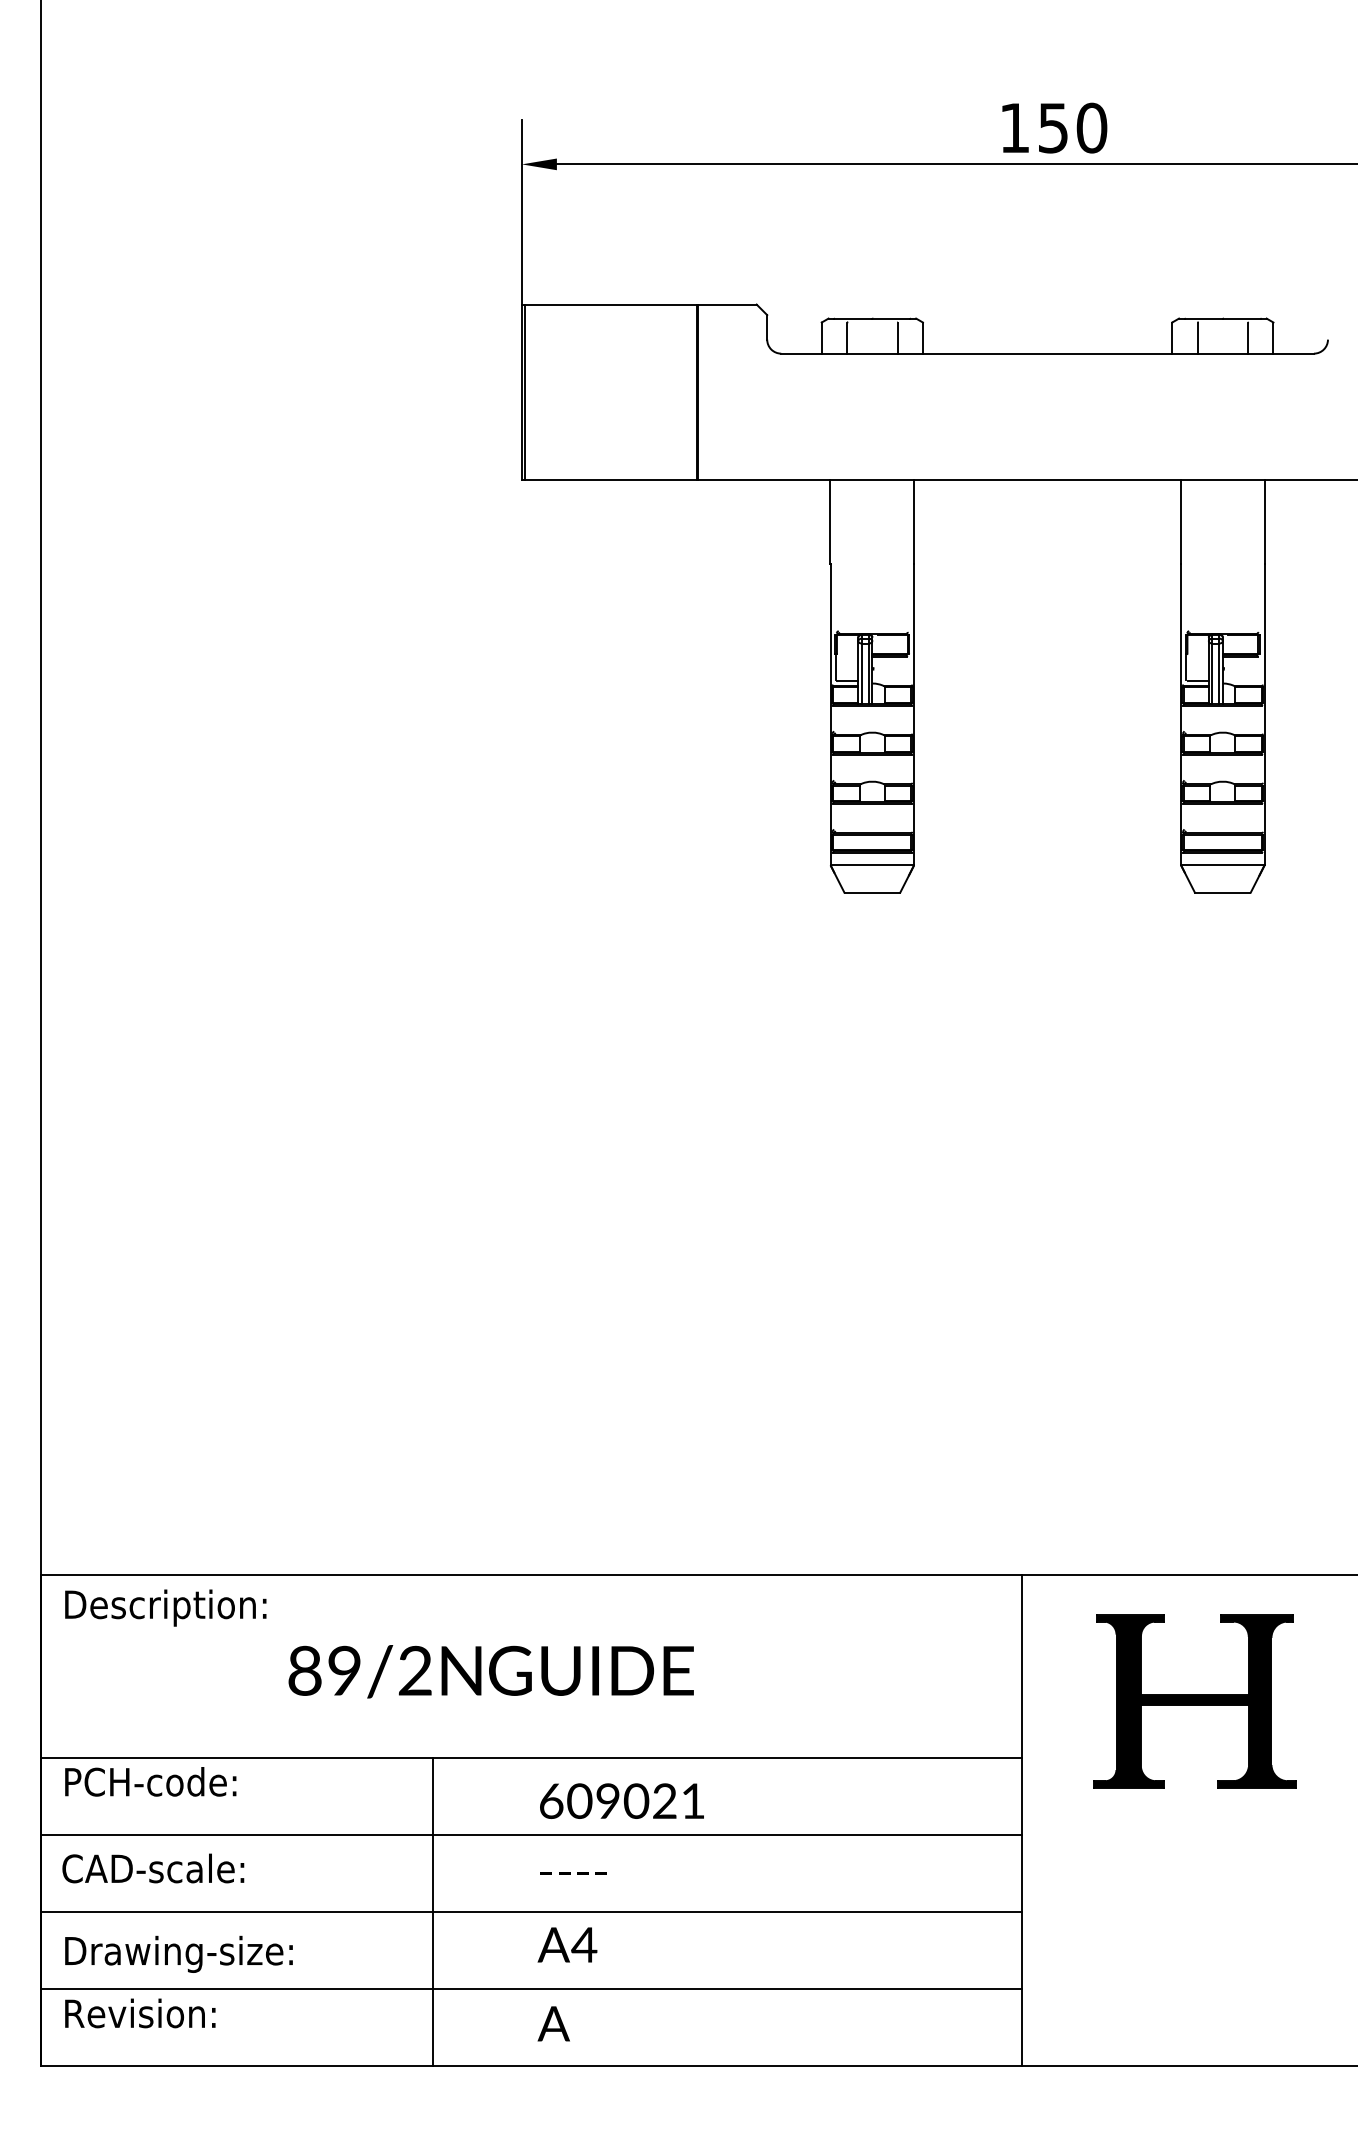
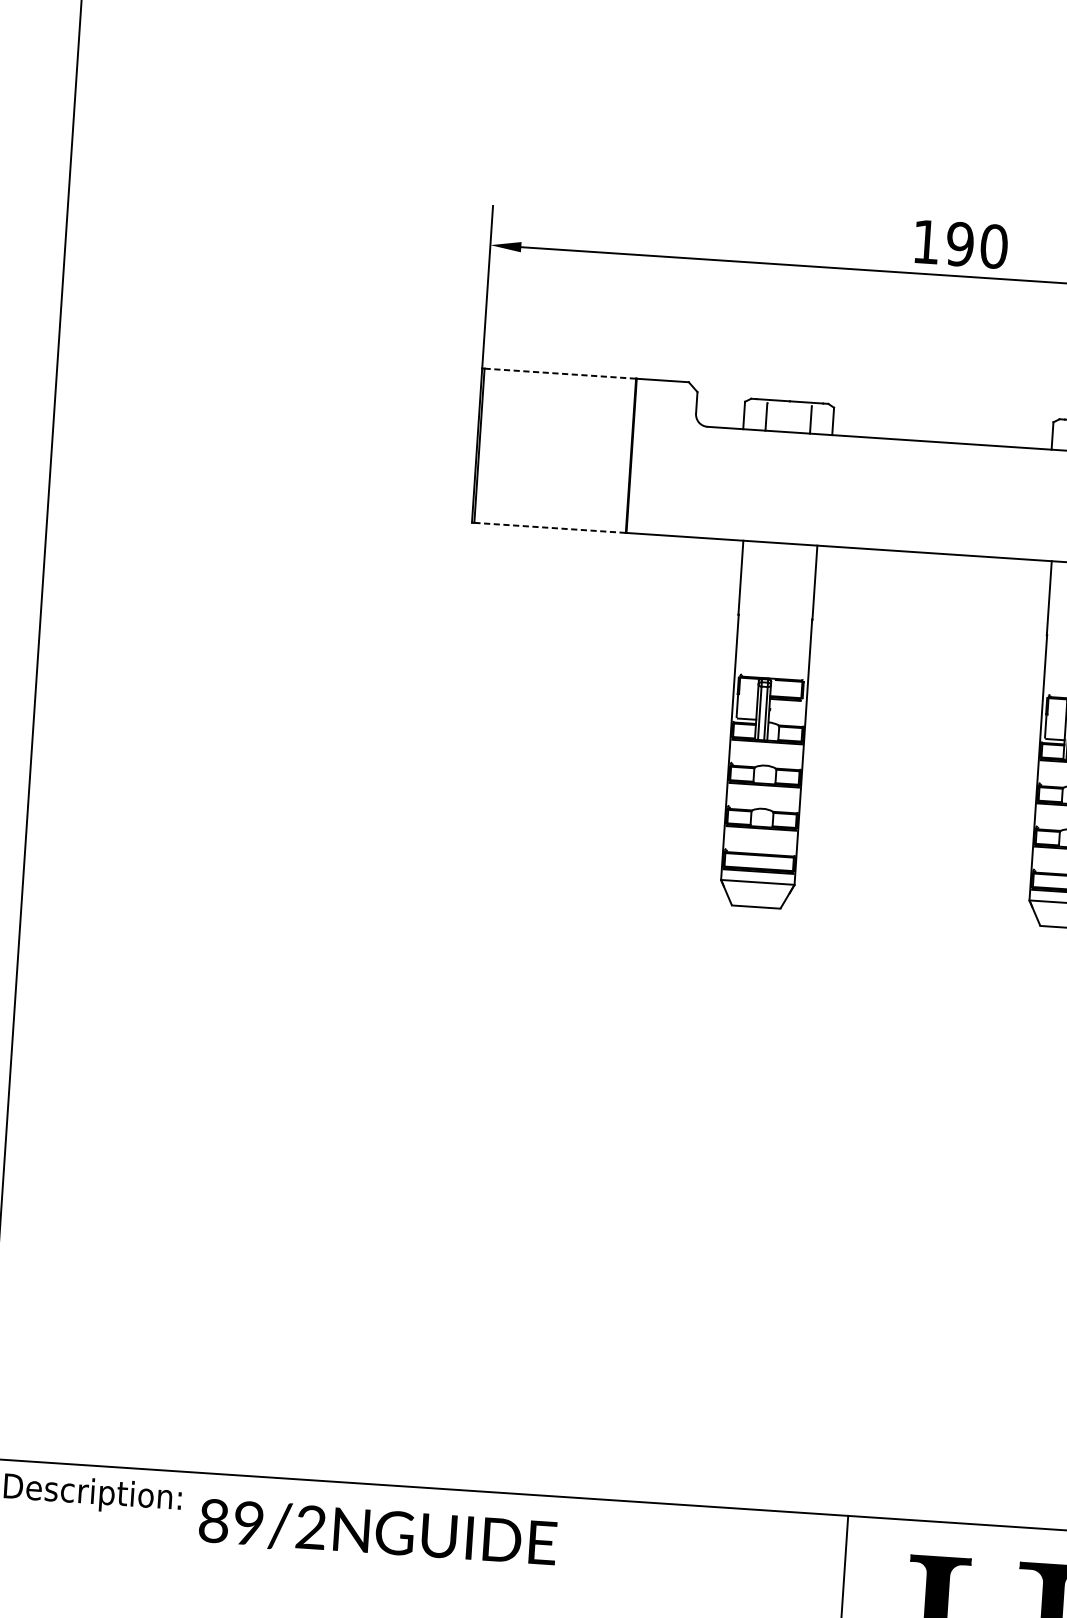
text: (1053, 127) -> (960, 243), 150 -> 190
line: (611, 304) -> (561, 373), solid -> dashed
line: (611, 479) -> (550, 527), solid -> dashed
text: (490, 1671) -> (377, 1532), moved

